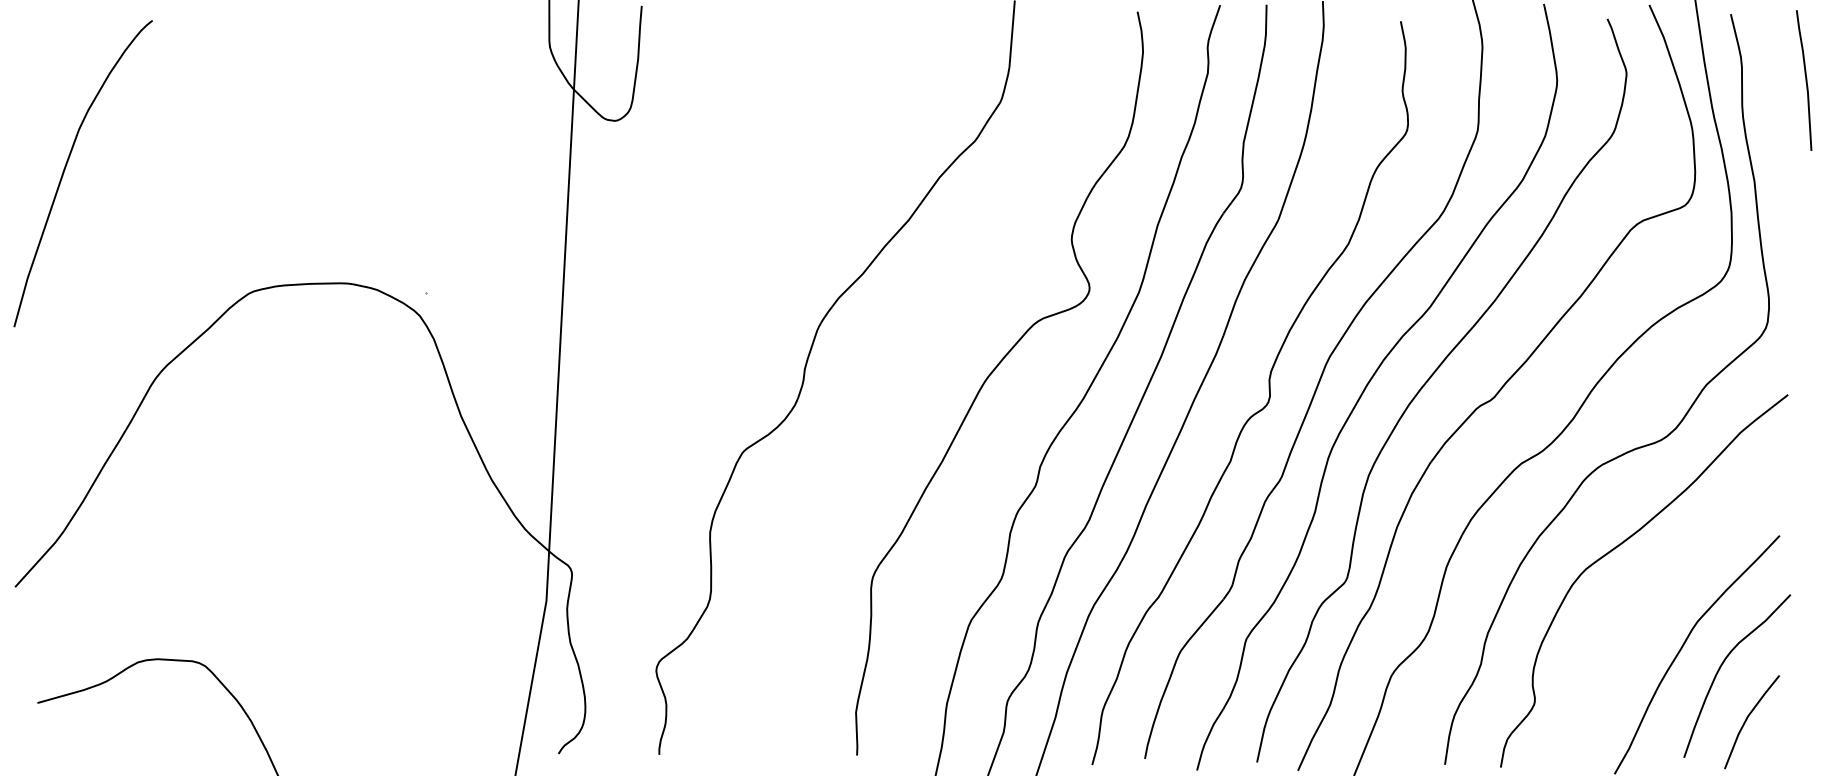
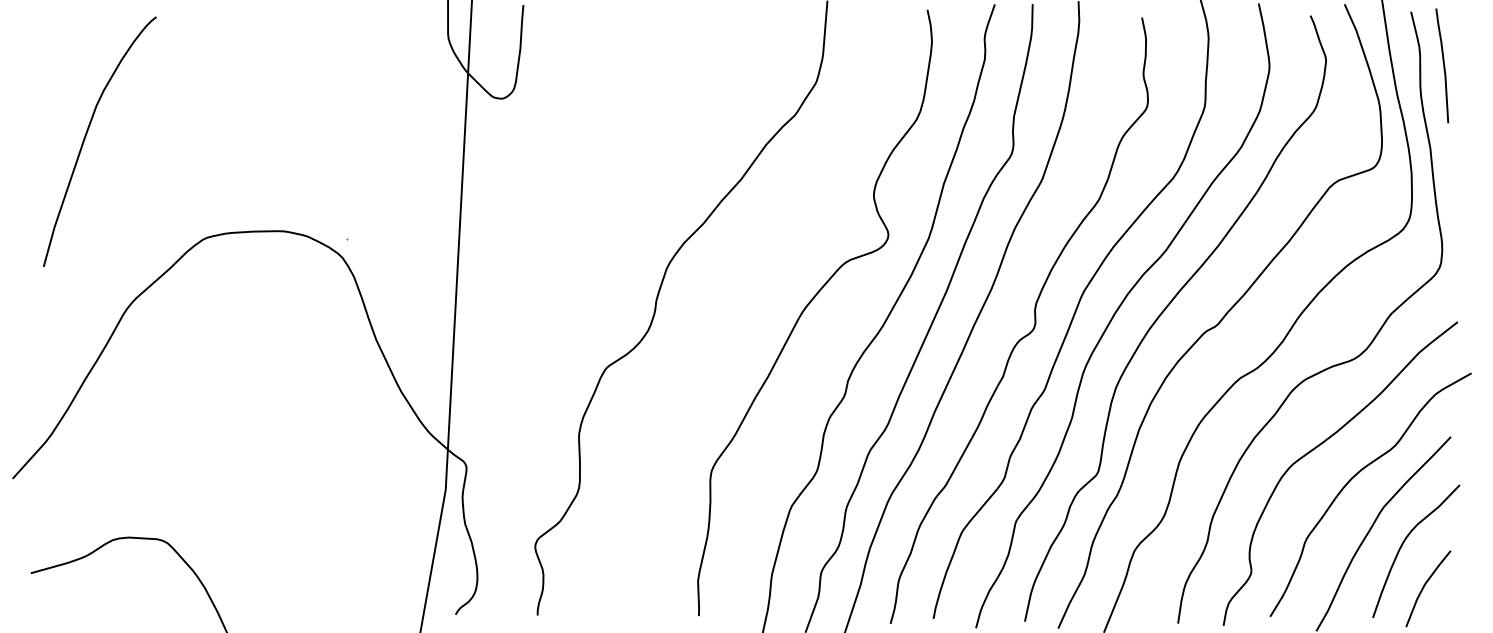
line: (1805, 80) -> (1443, 65), moved
curve: (66, 167) -> (86, 136), moved
curve: (1661, 585) -> (1354, 477), added

